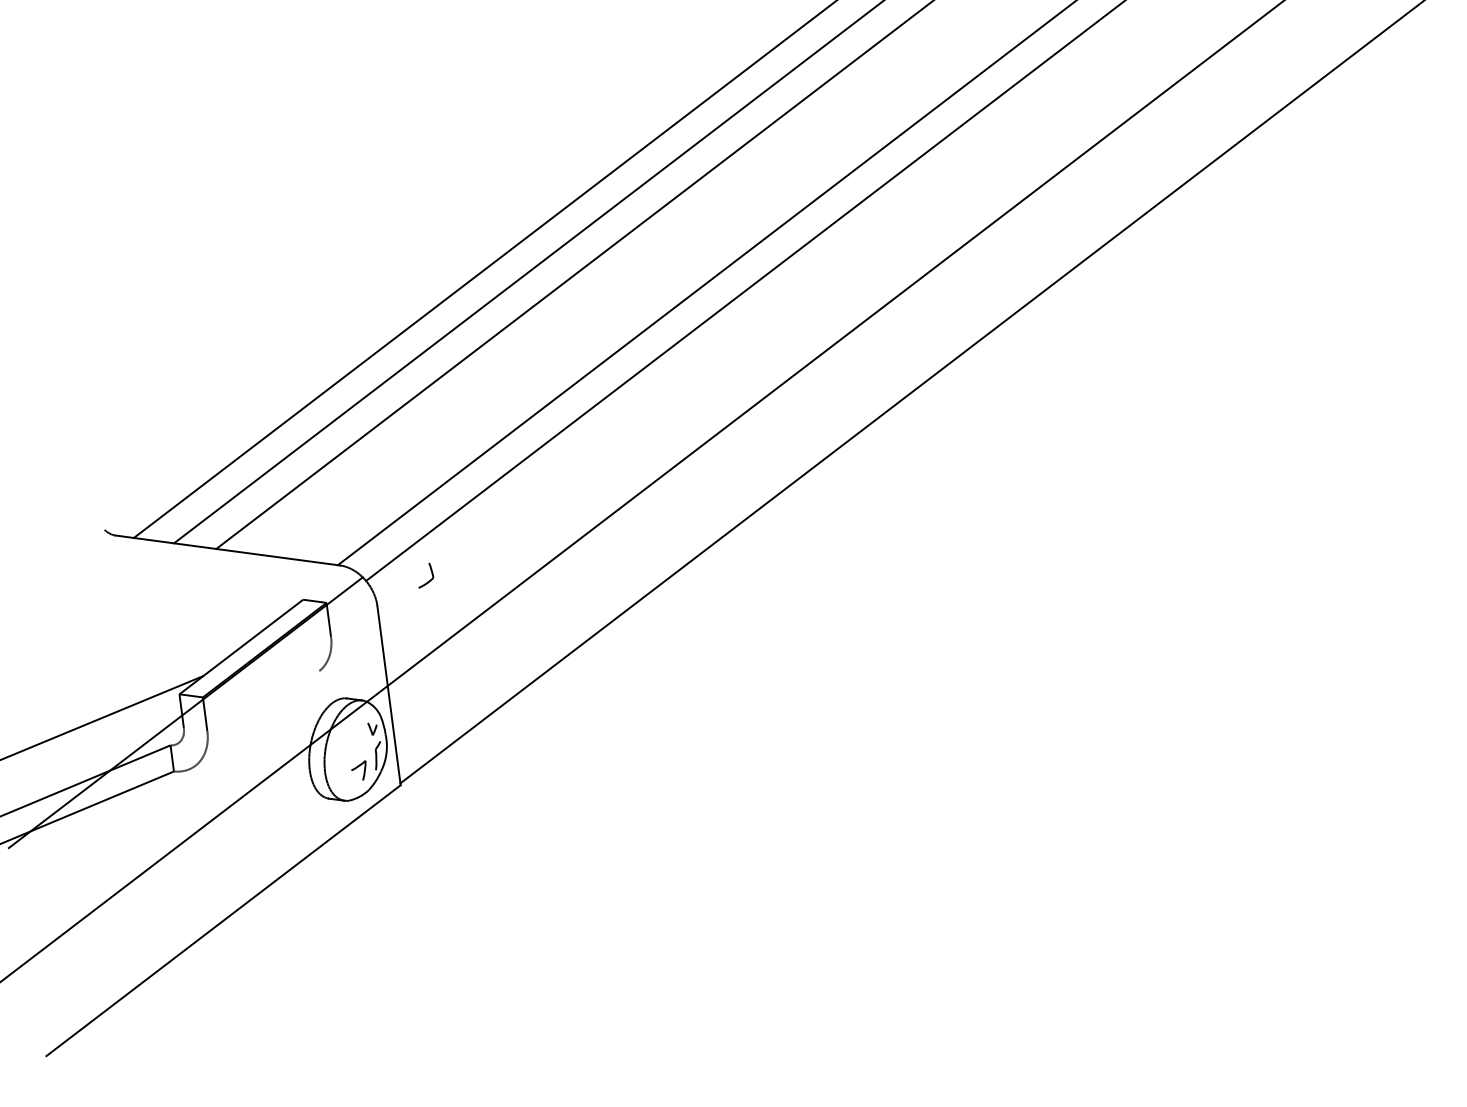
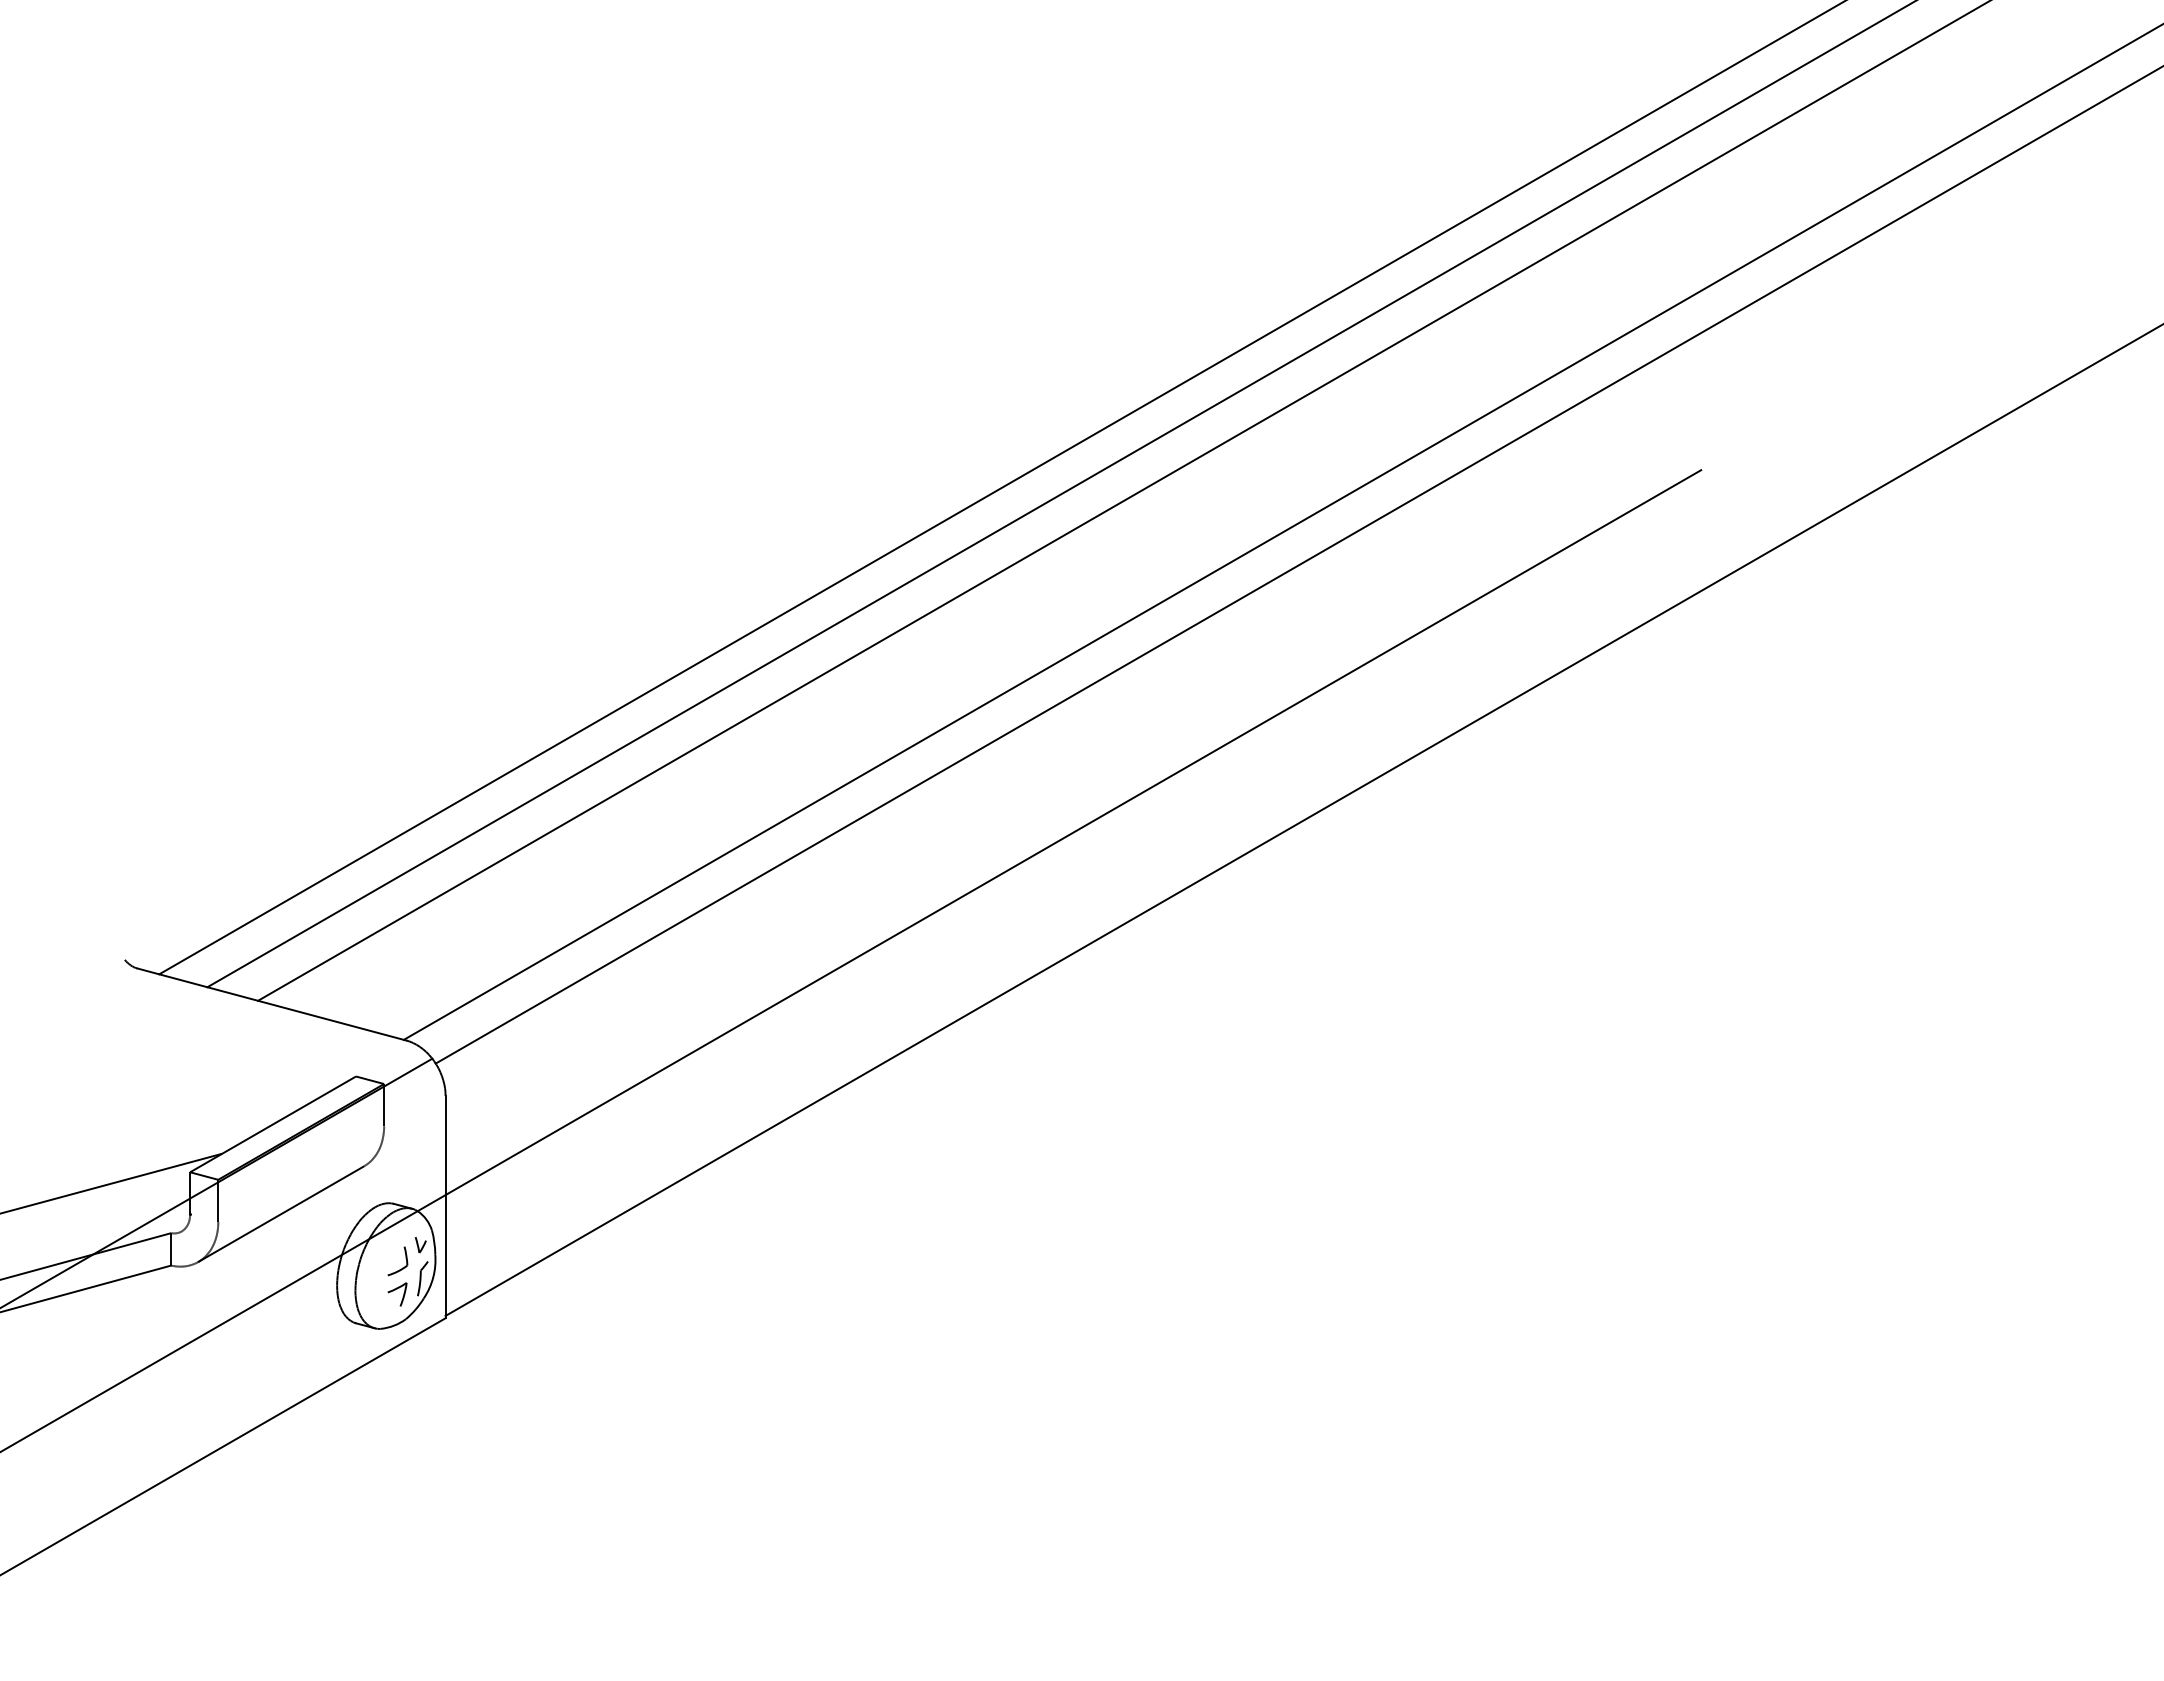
part: (429, 580) -> (402, 1267), moved
line: (257, 718) -> (281, 1214), added

